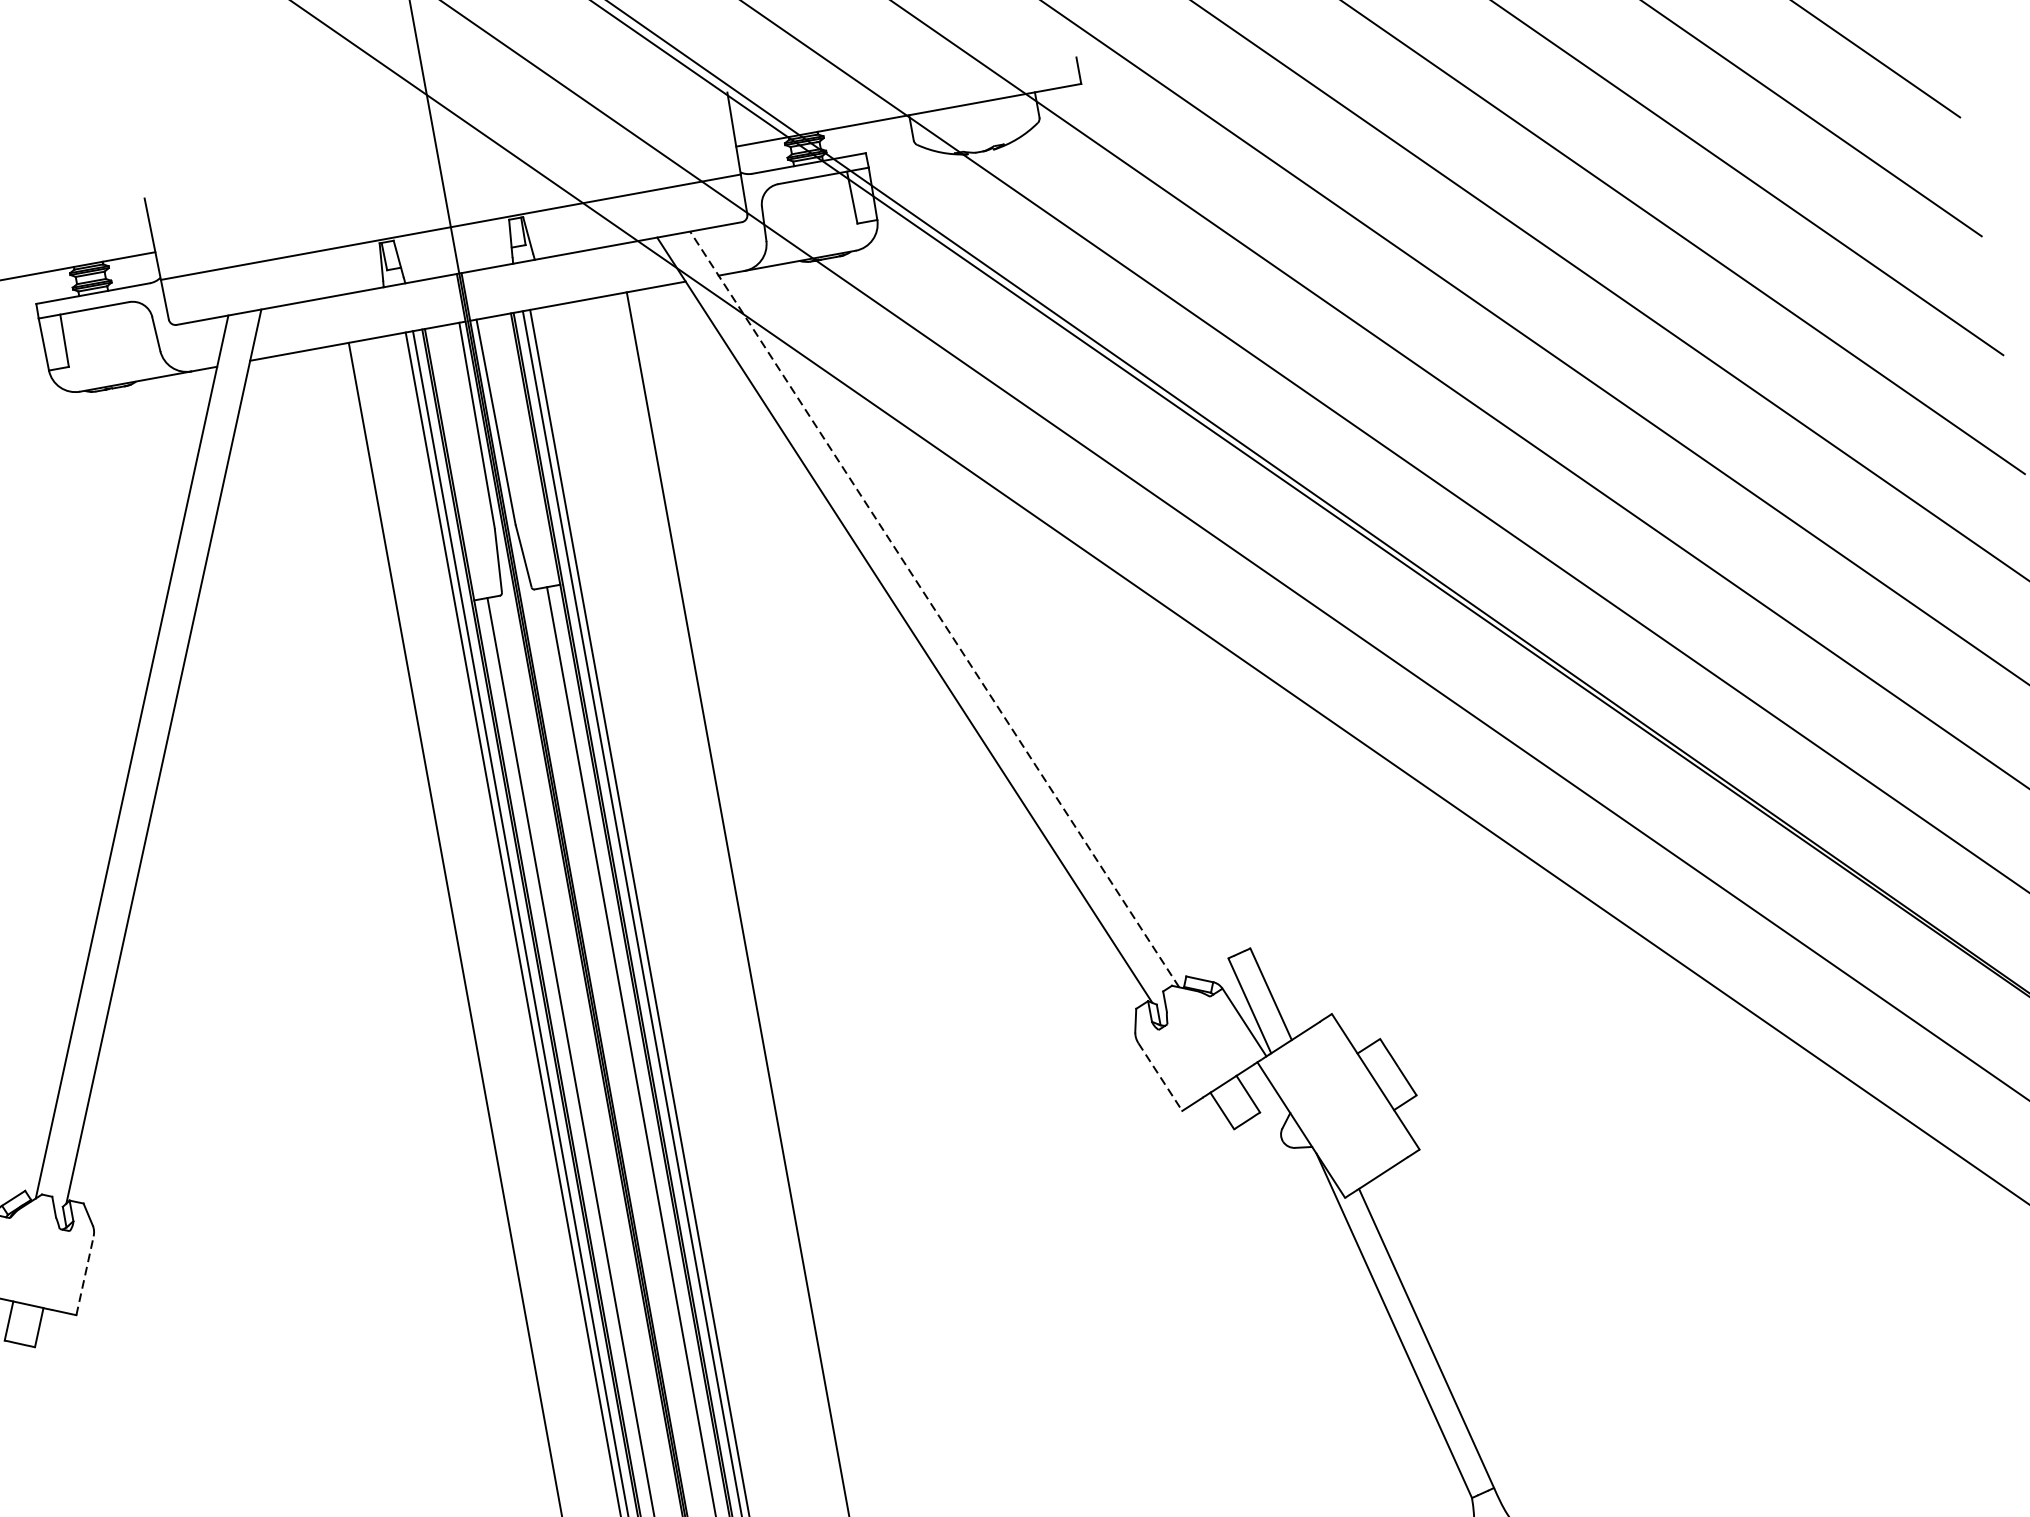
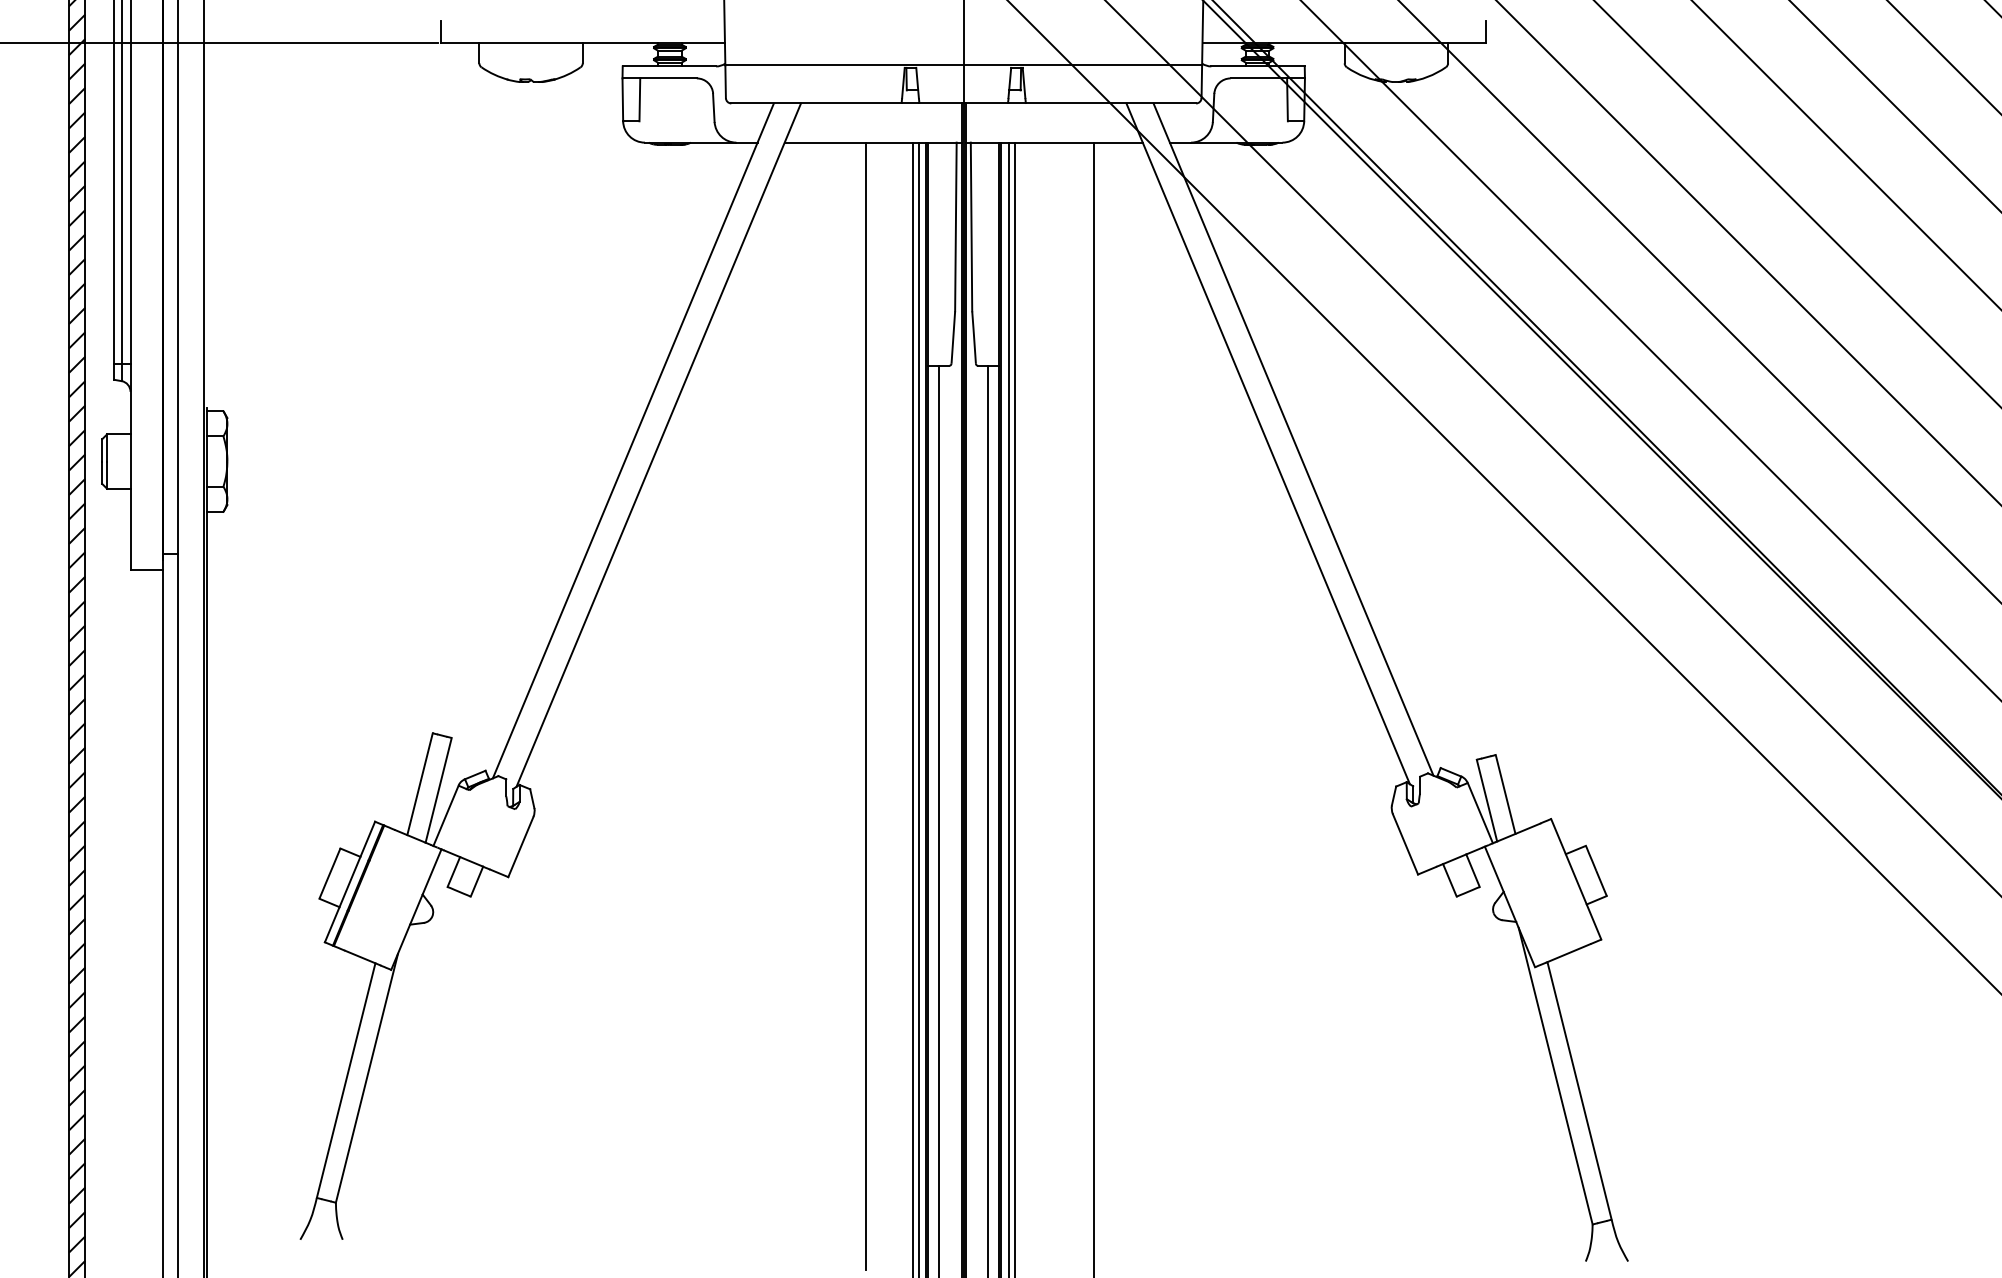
line: (934, 609) -> (1293, 439), dashed -> solid
line: (1160, 1077) -> (1405, 844), dashed -> solid
line: (84, 1276) -> (520, 847), dashed -> solid

